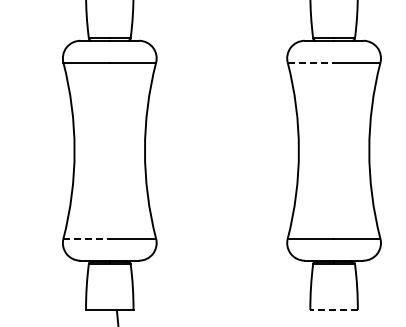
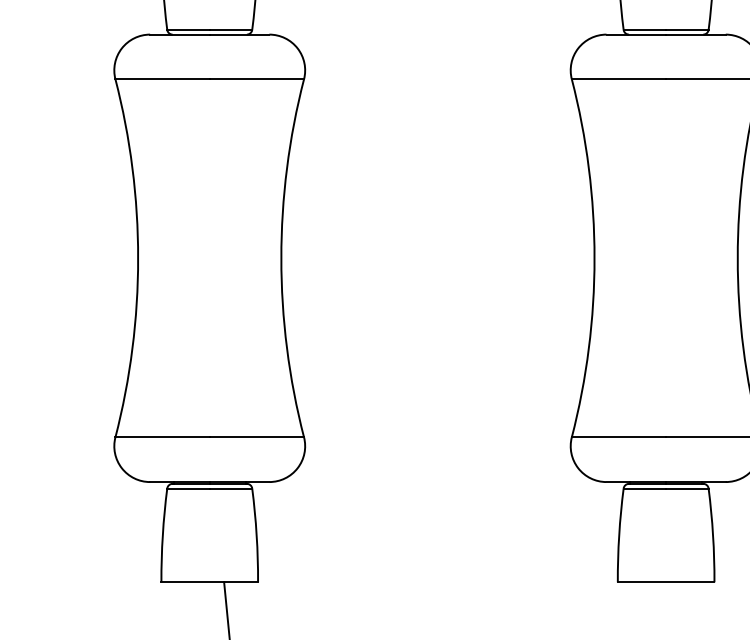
line: (311, 62) -> (620, 78), dashed -> solid
line: (87, 238) -> (164, 436), dashed -> solid
line: (334, 309) -> (666, 581), dashed -> solid

